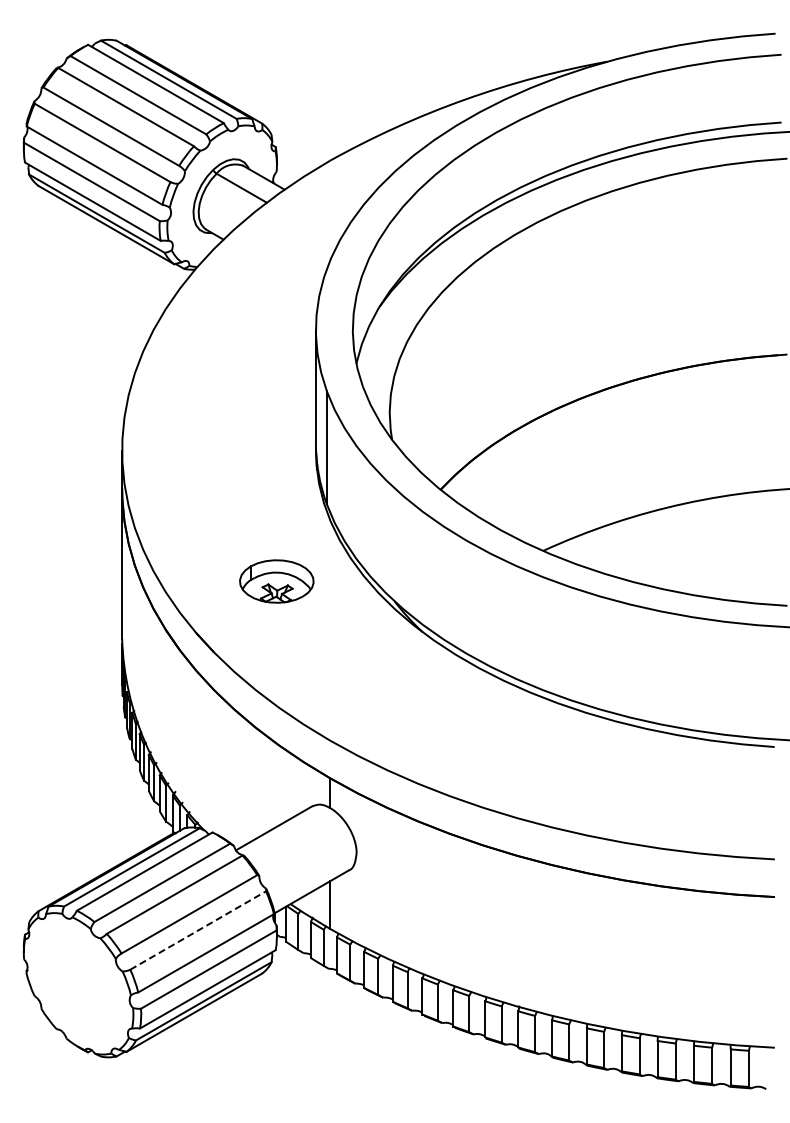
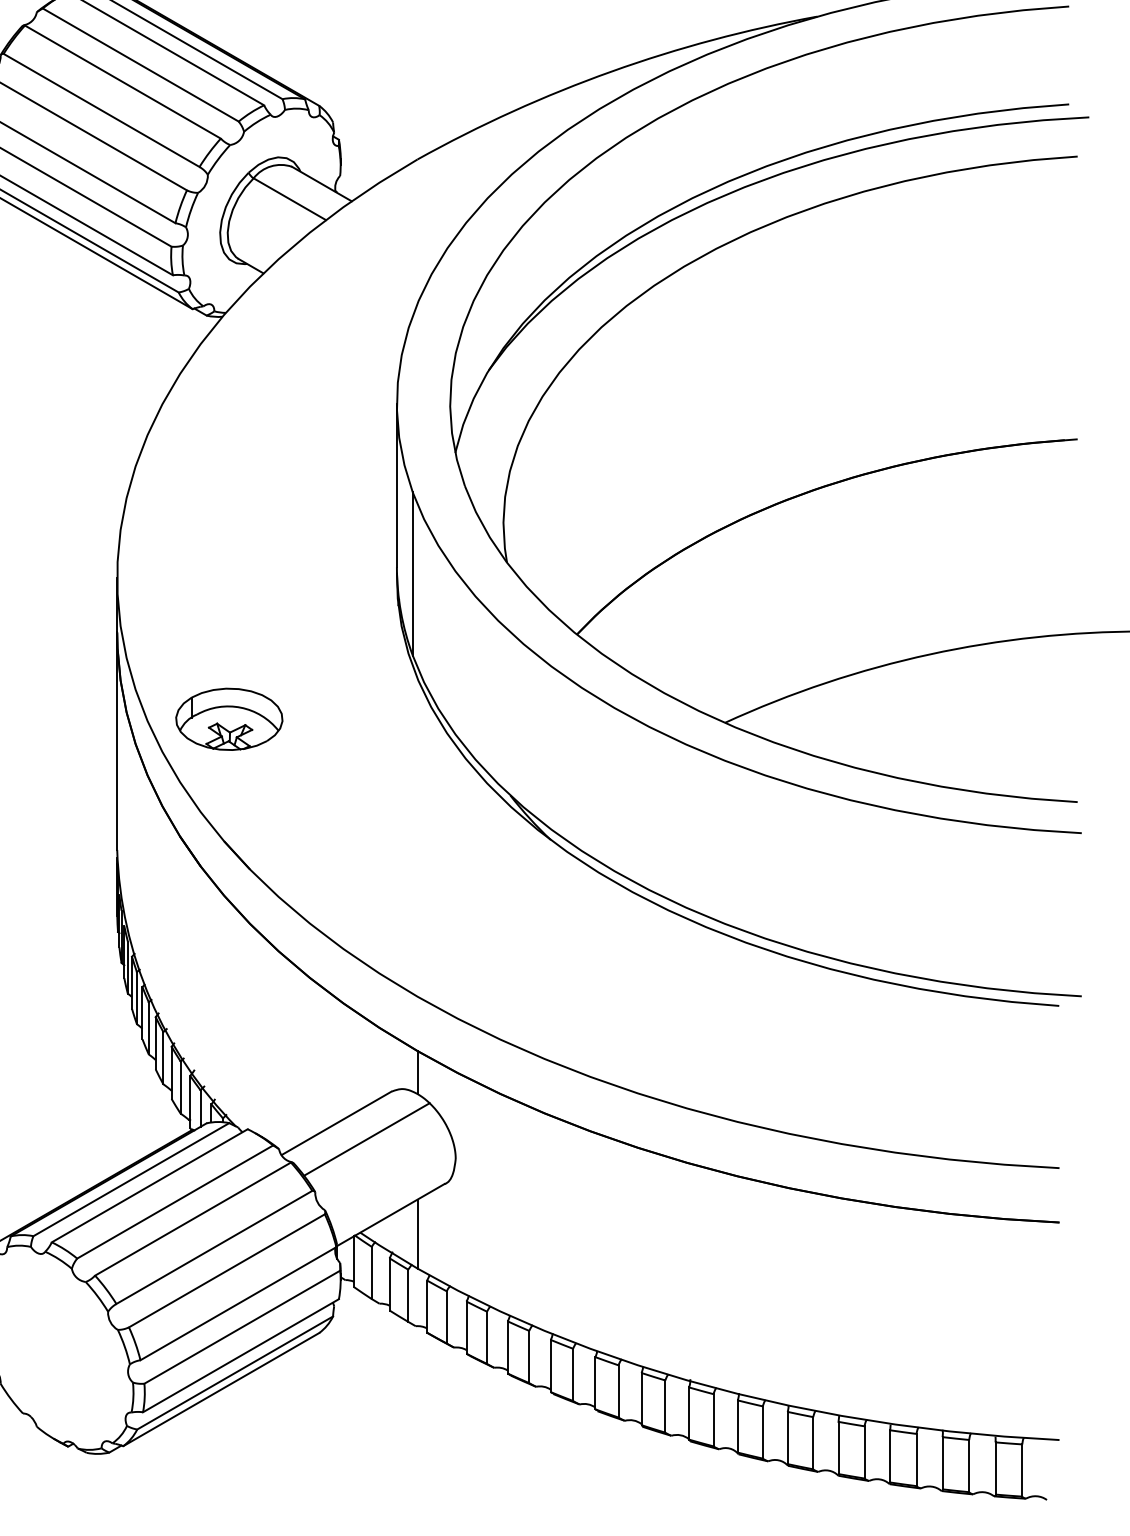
part: (276, 581) -> (228, 719), moved
line: (294, 839) -> (366, 1139), added
line: (198, 930) -> (227, 1270), dashed -> solid

